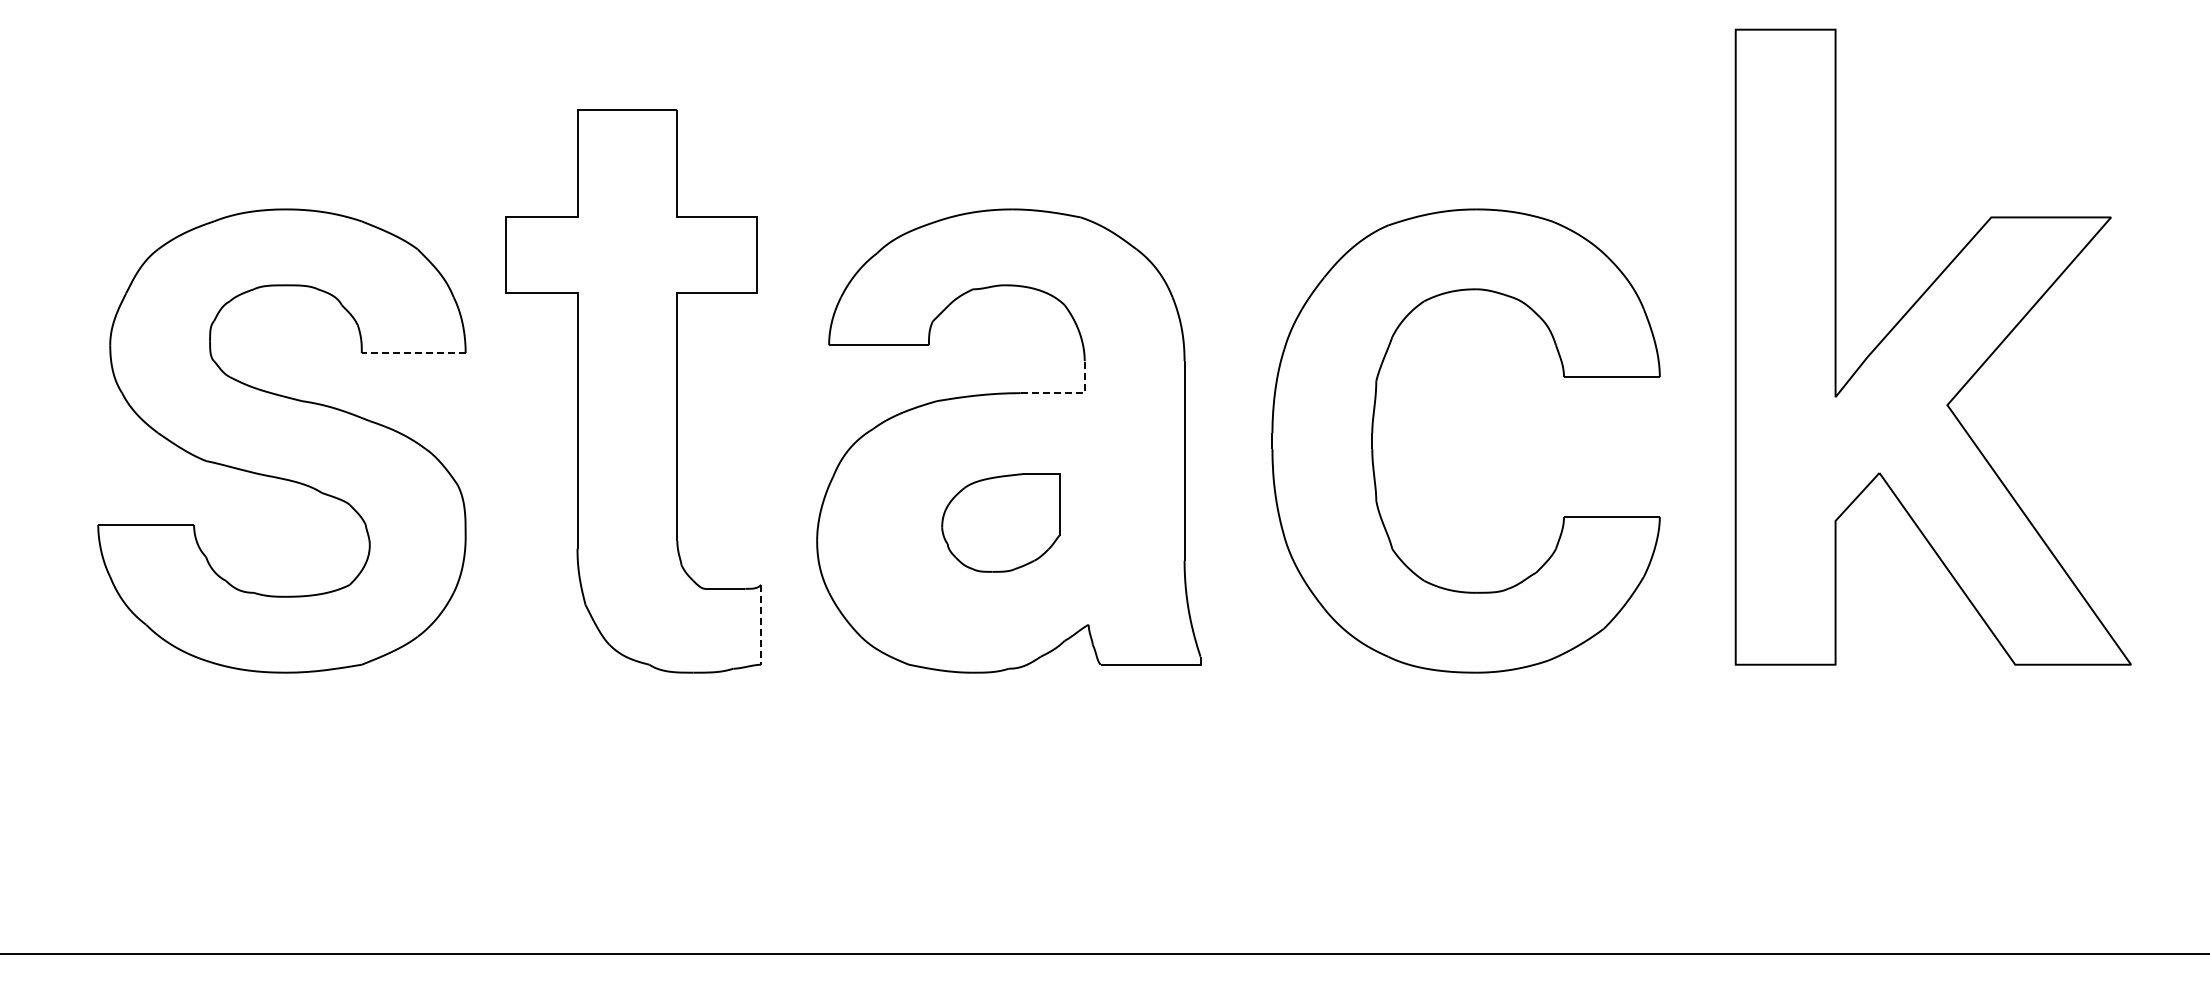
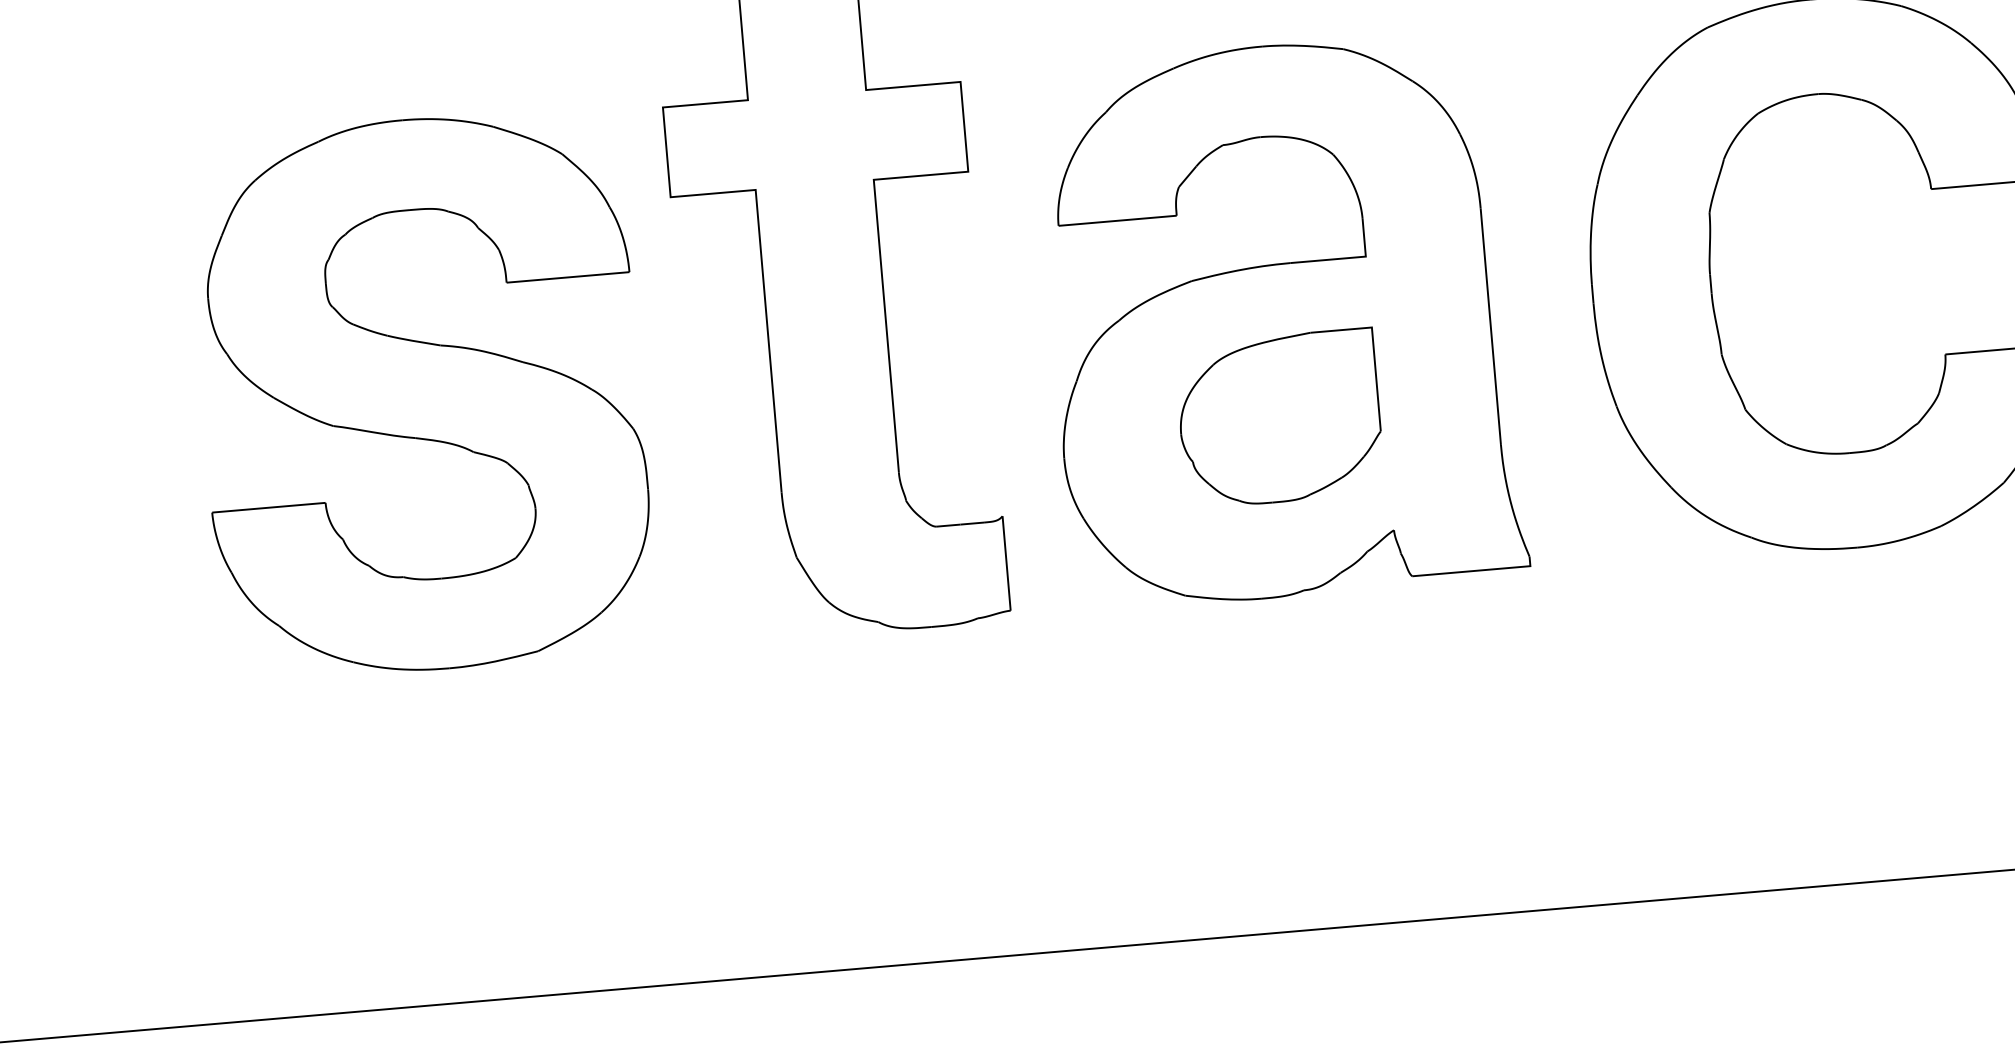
line: (413, 353) -> (567, 277), dashed -> solid
line: (1069, 393) -> (1347, 258), dashed -> solid
part: (1000, 522) -> (1279, 418), size x1.43
line: (761, 624) -> (1006, 563), dashed -> solid

